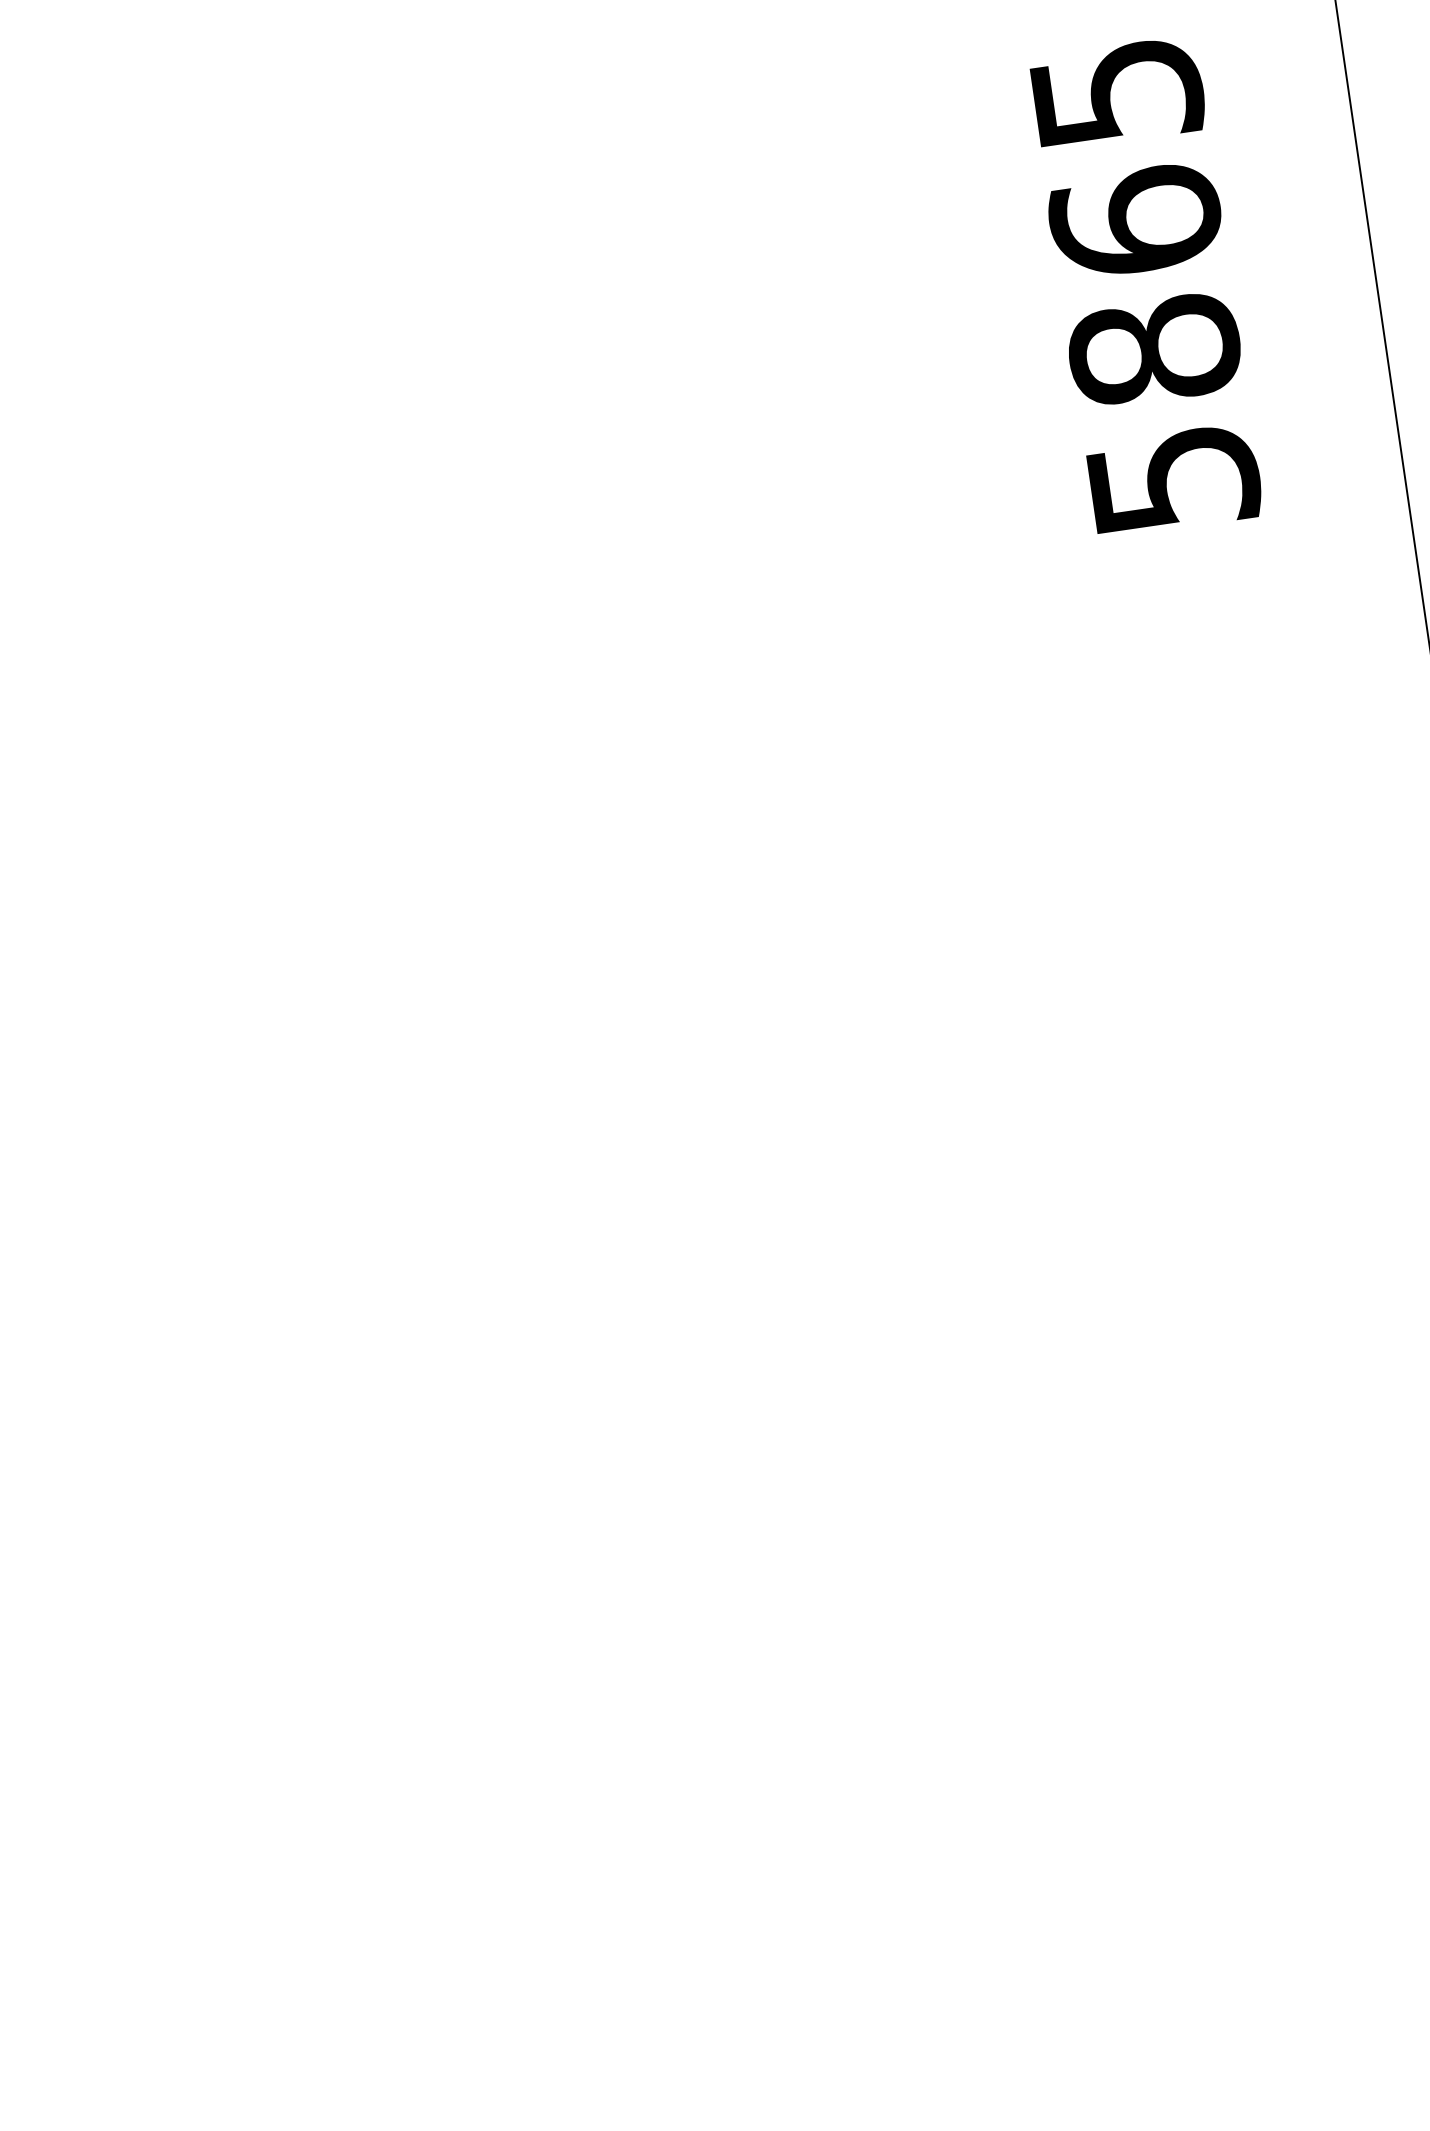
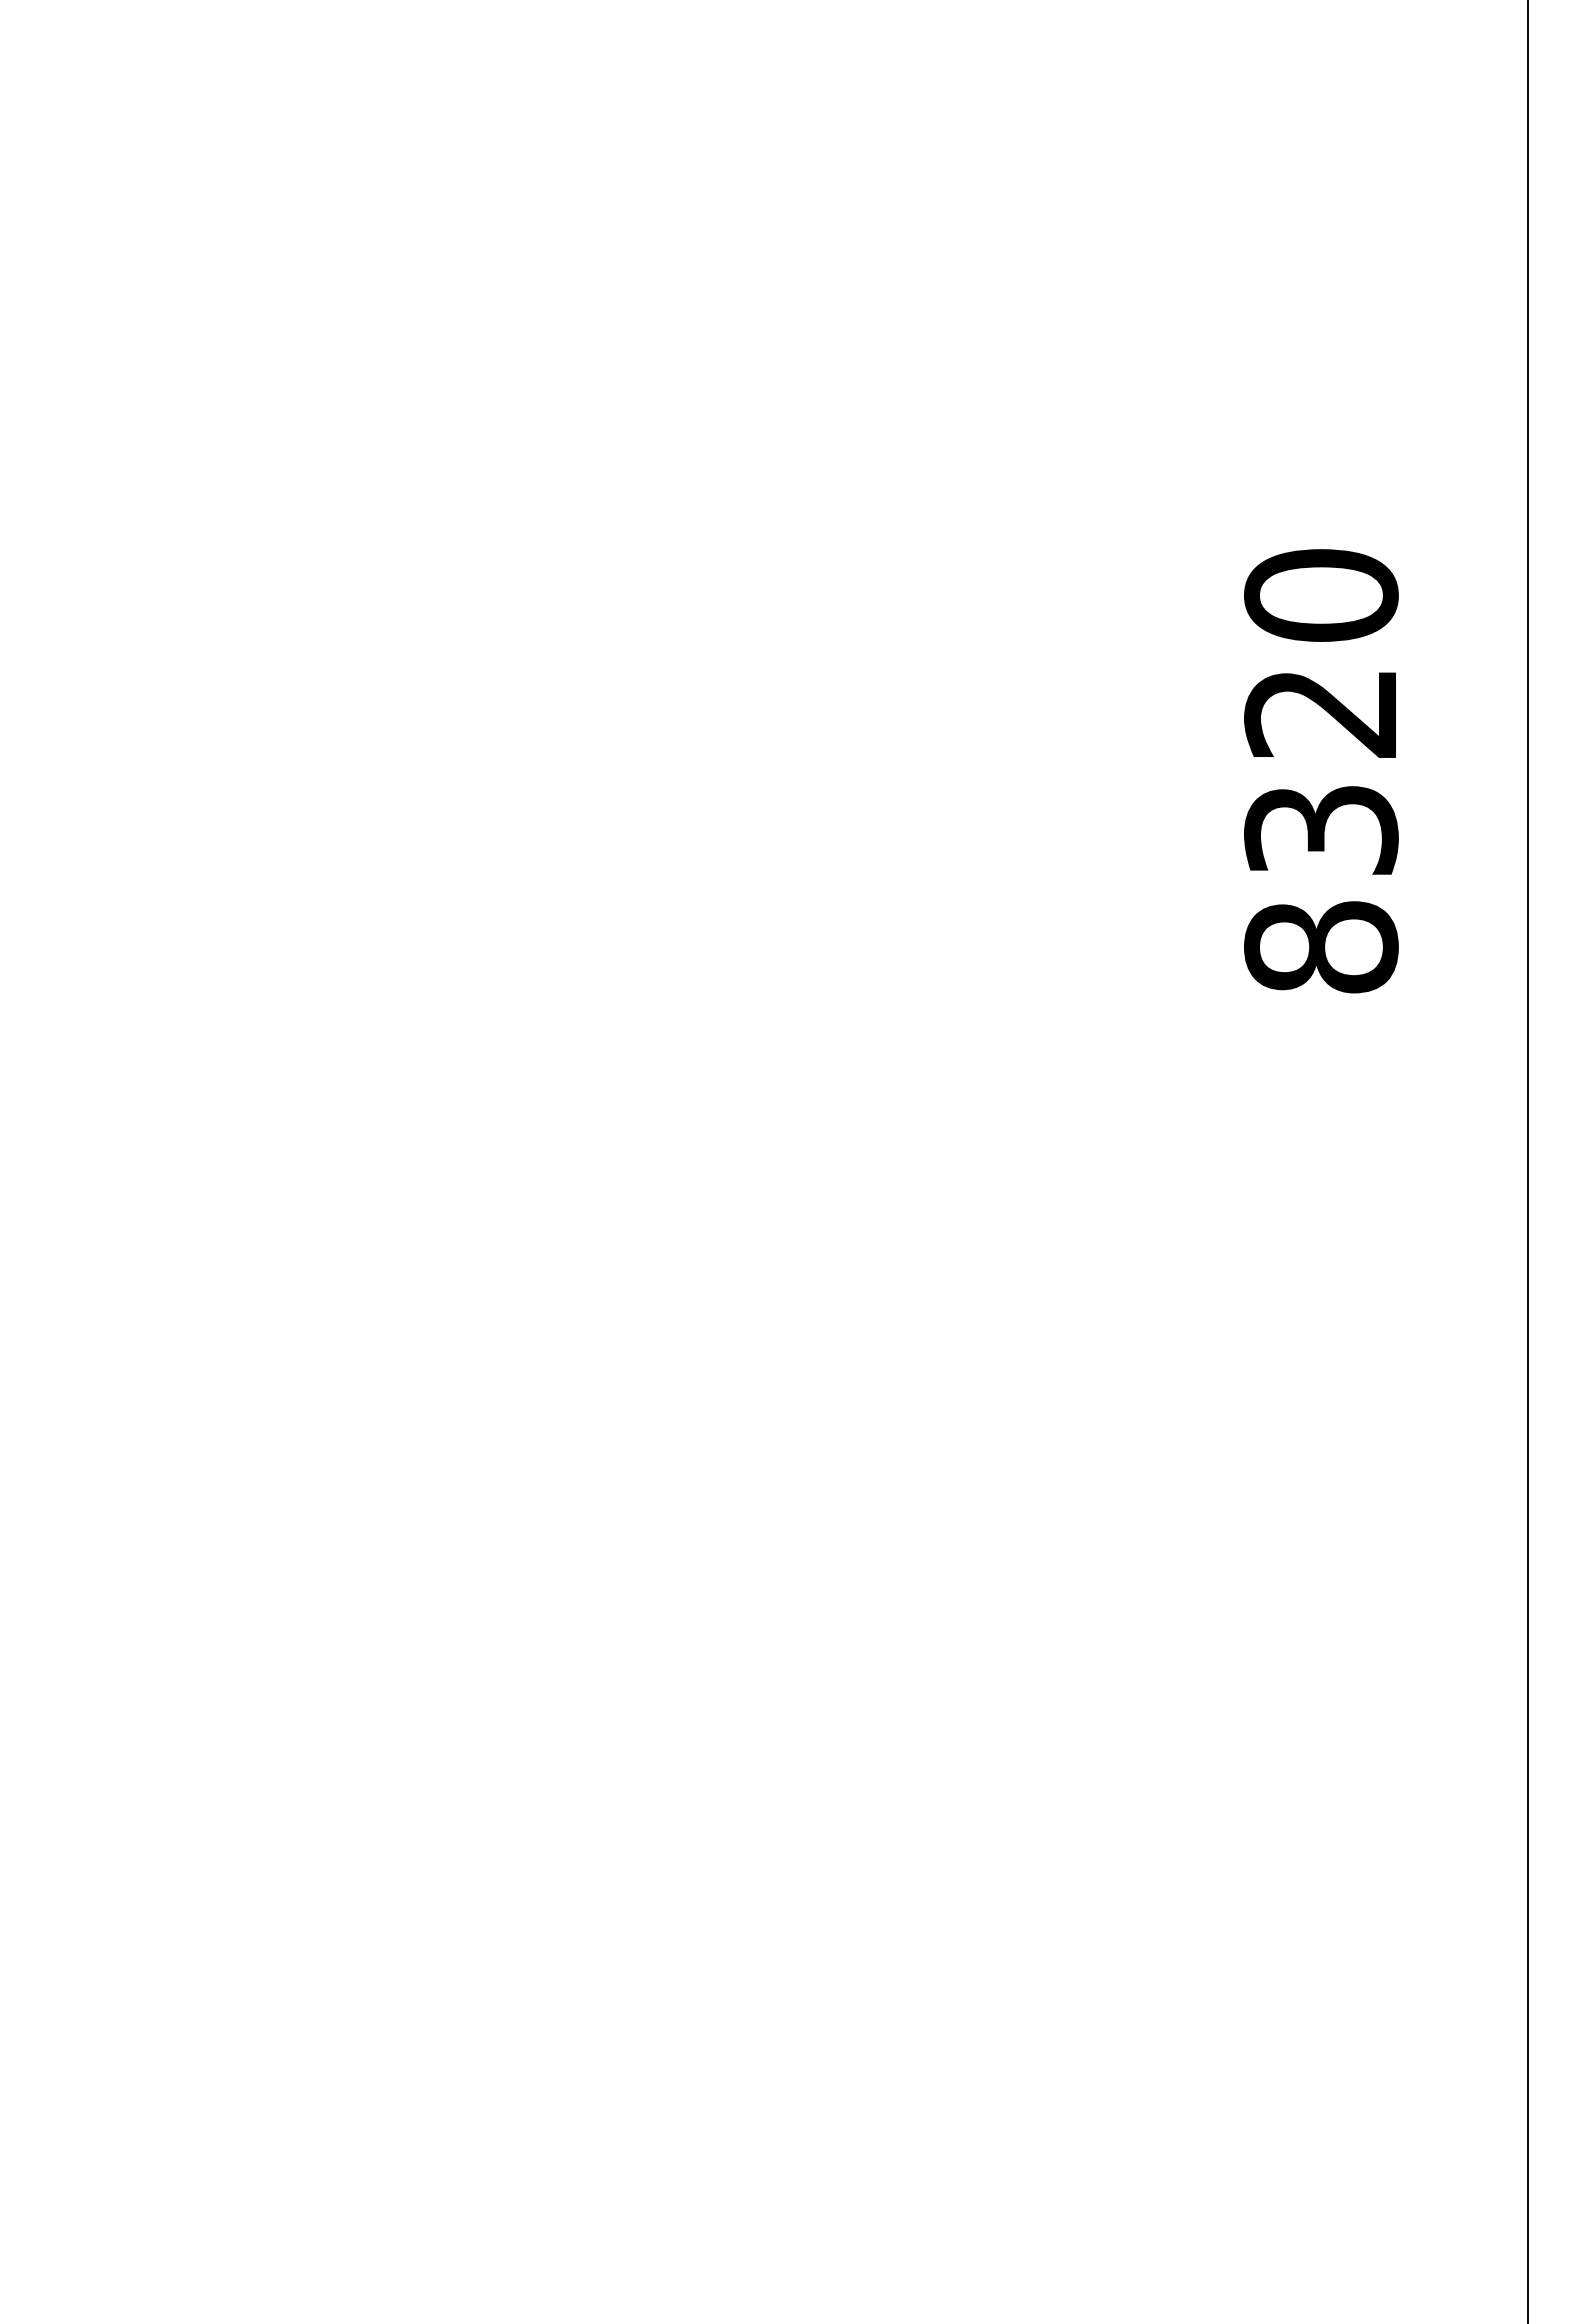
text: (1145, 286) -> (1321, 771), 5865 -> 8320

